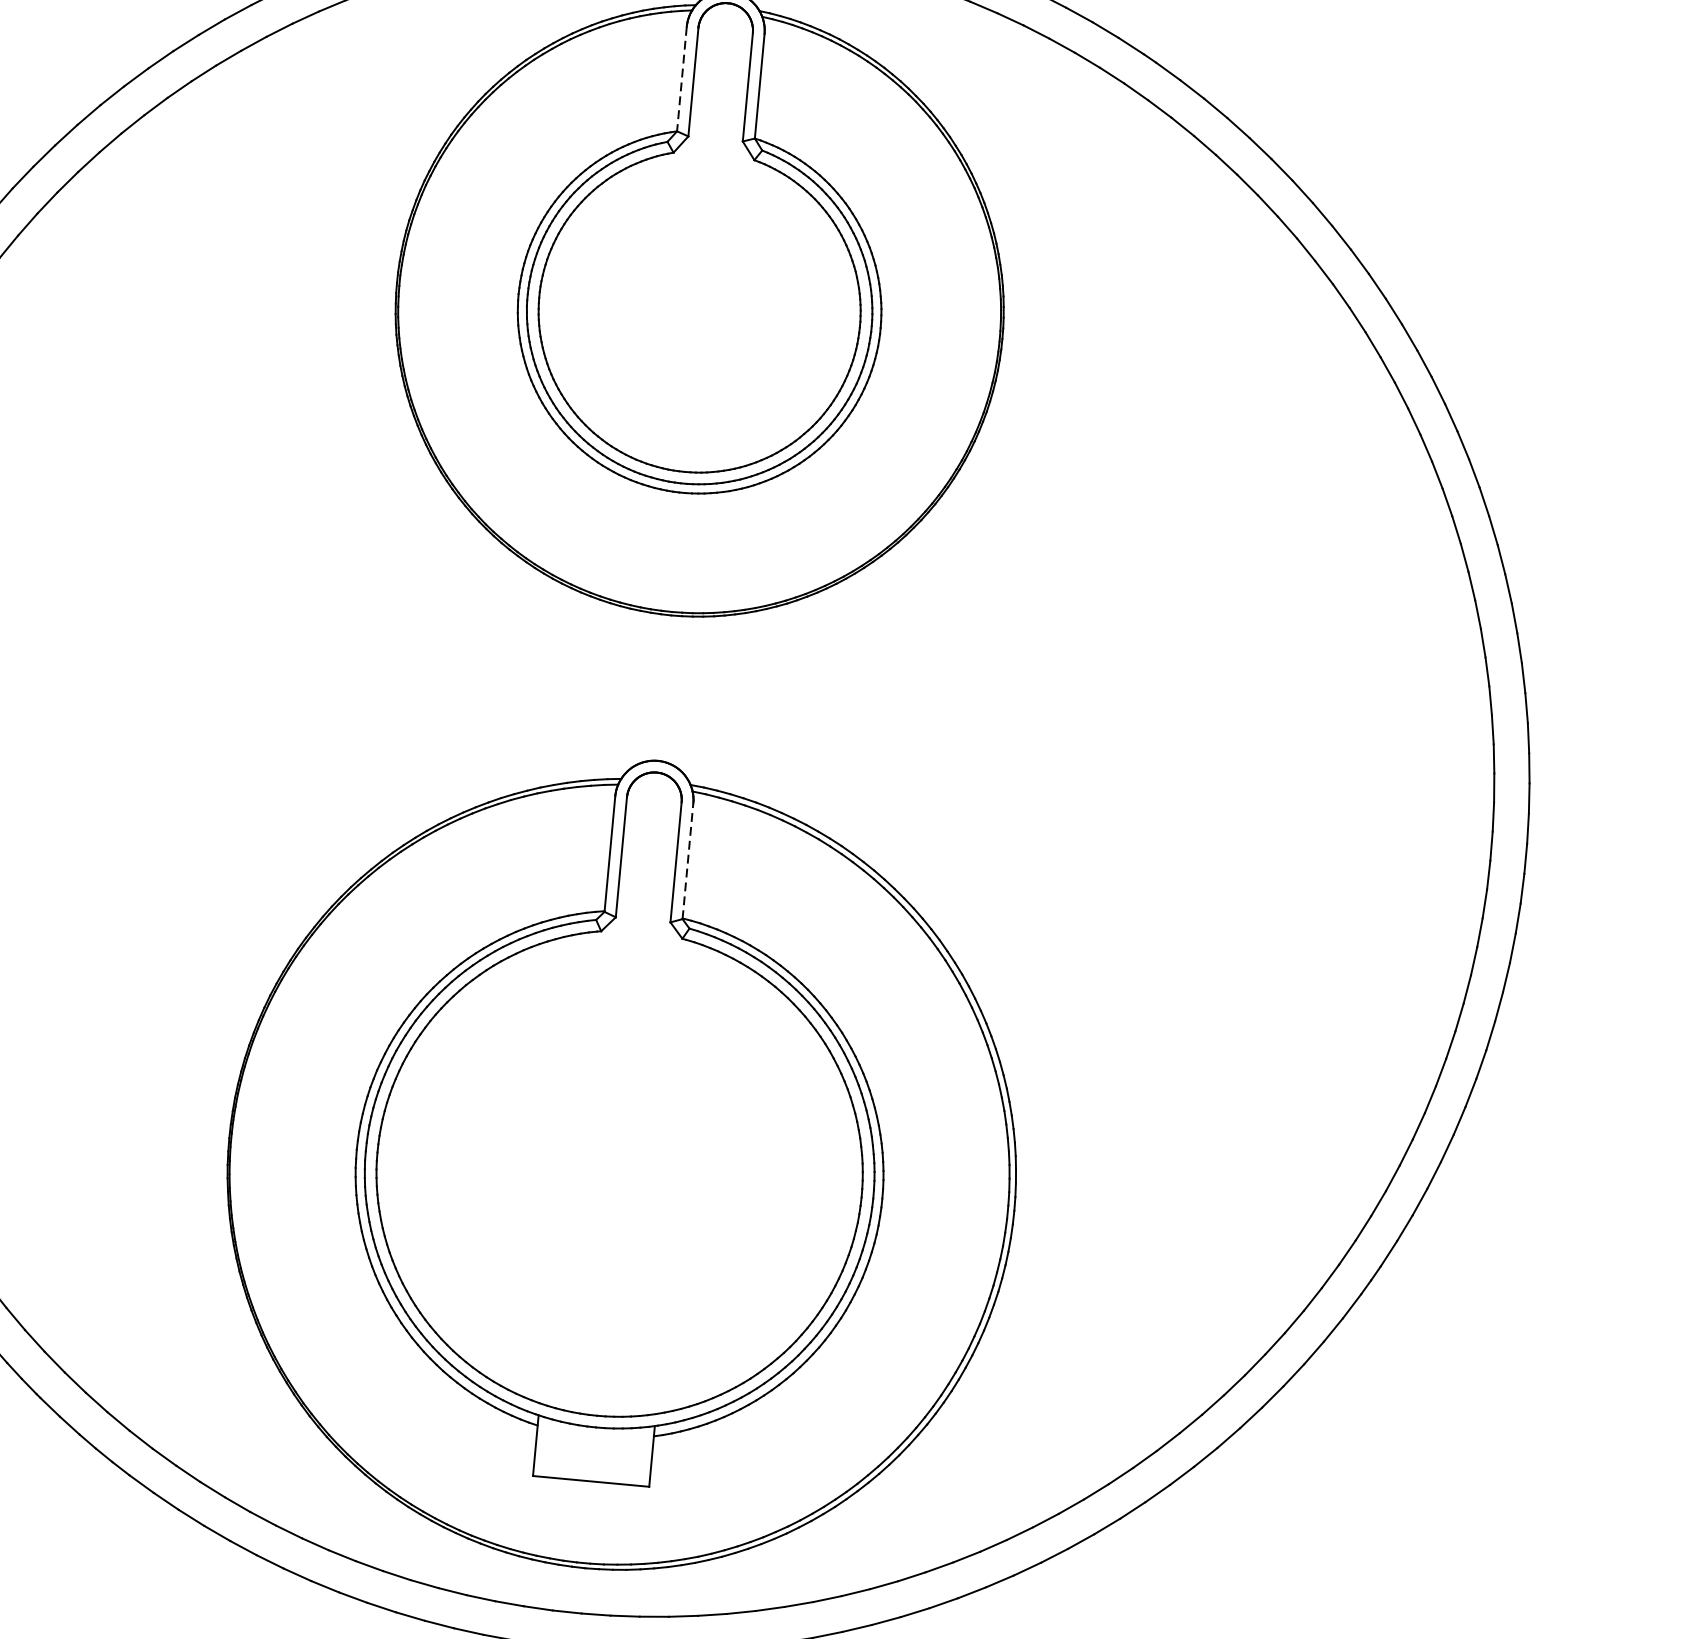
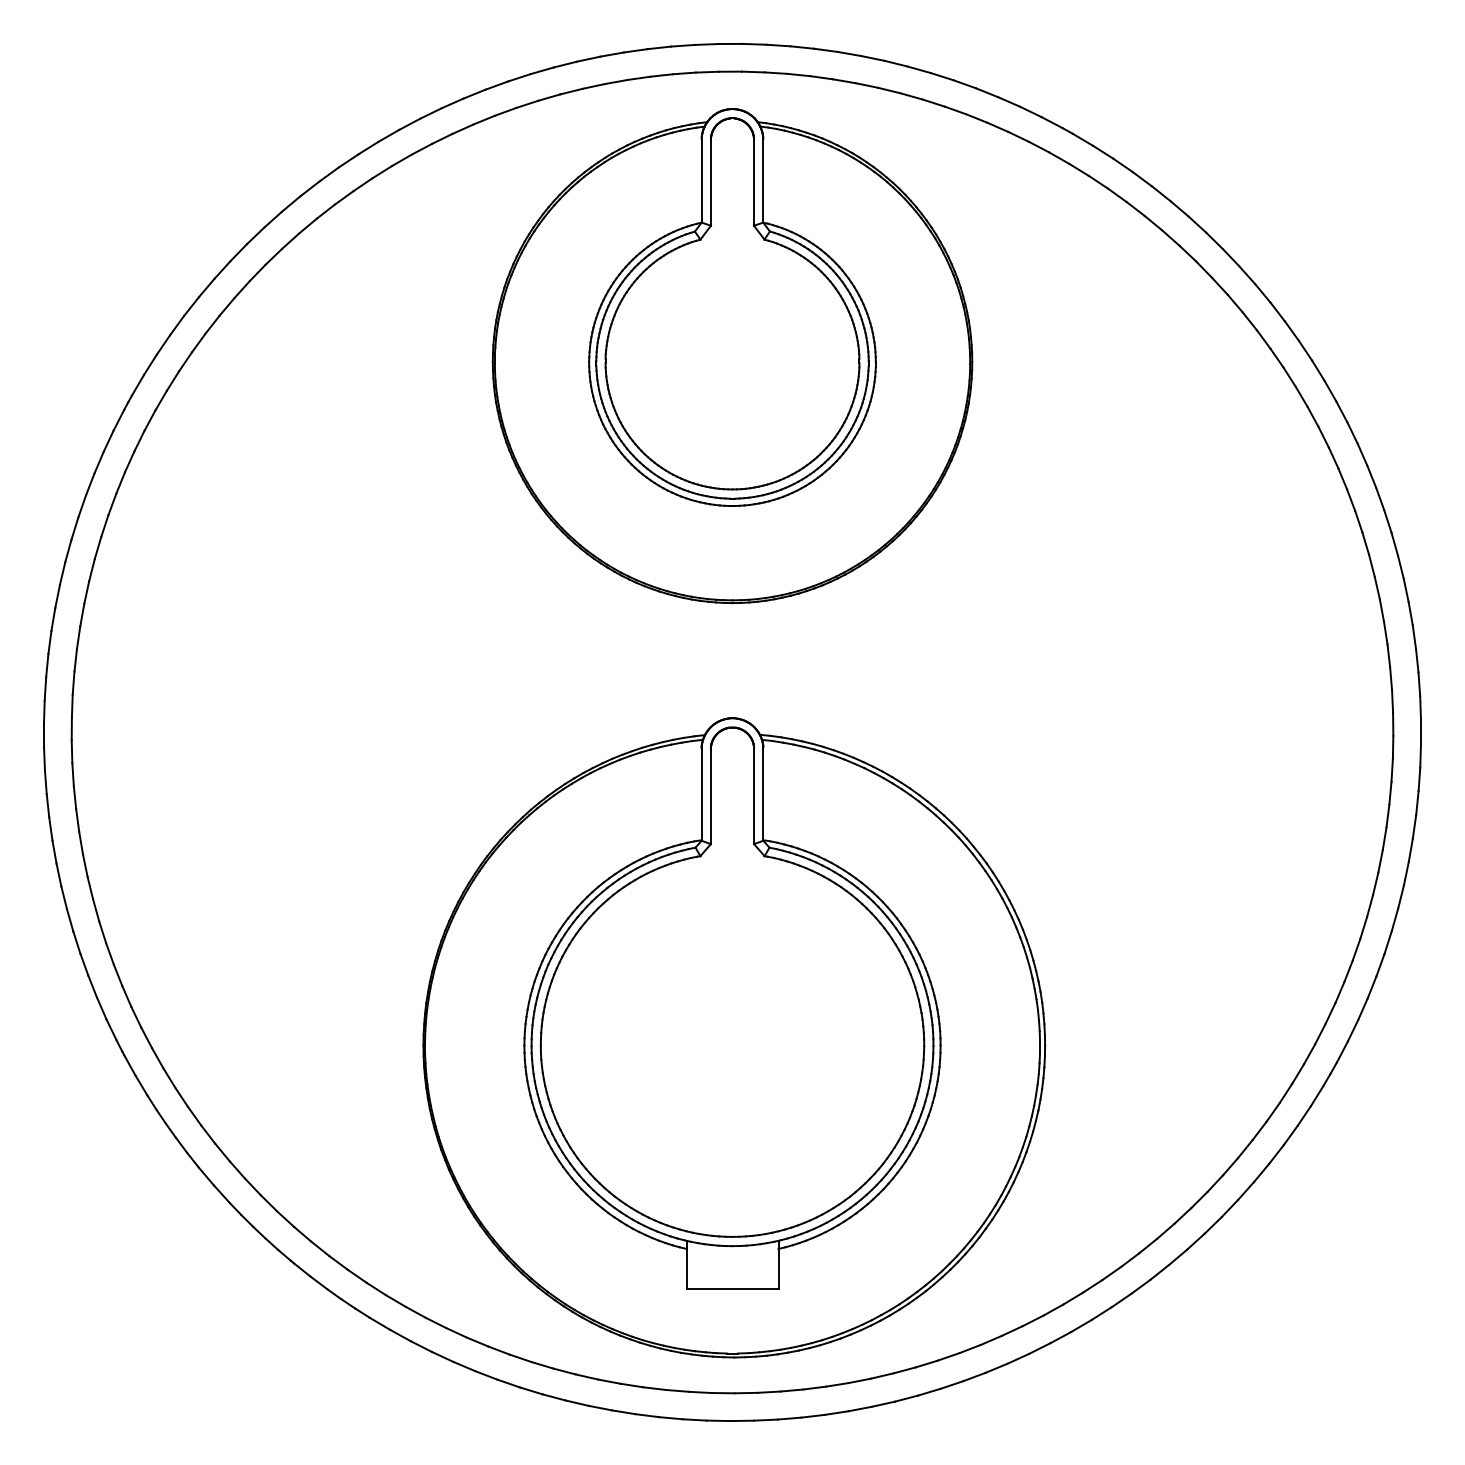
line: (681, 79) -> (701, 181), dashed -> solid
line: (688, 860) -> (763, 794), dashed -> solid

